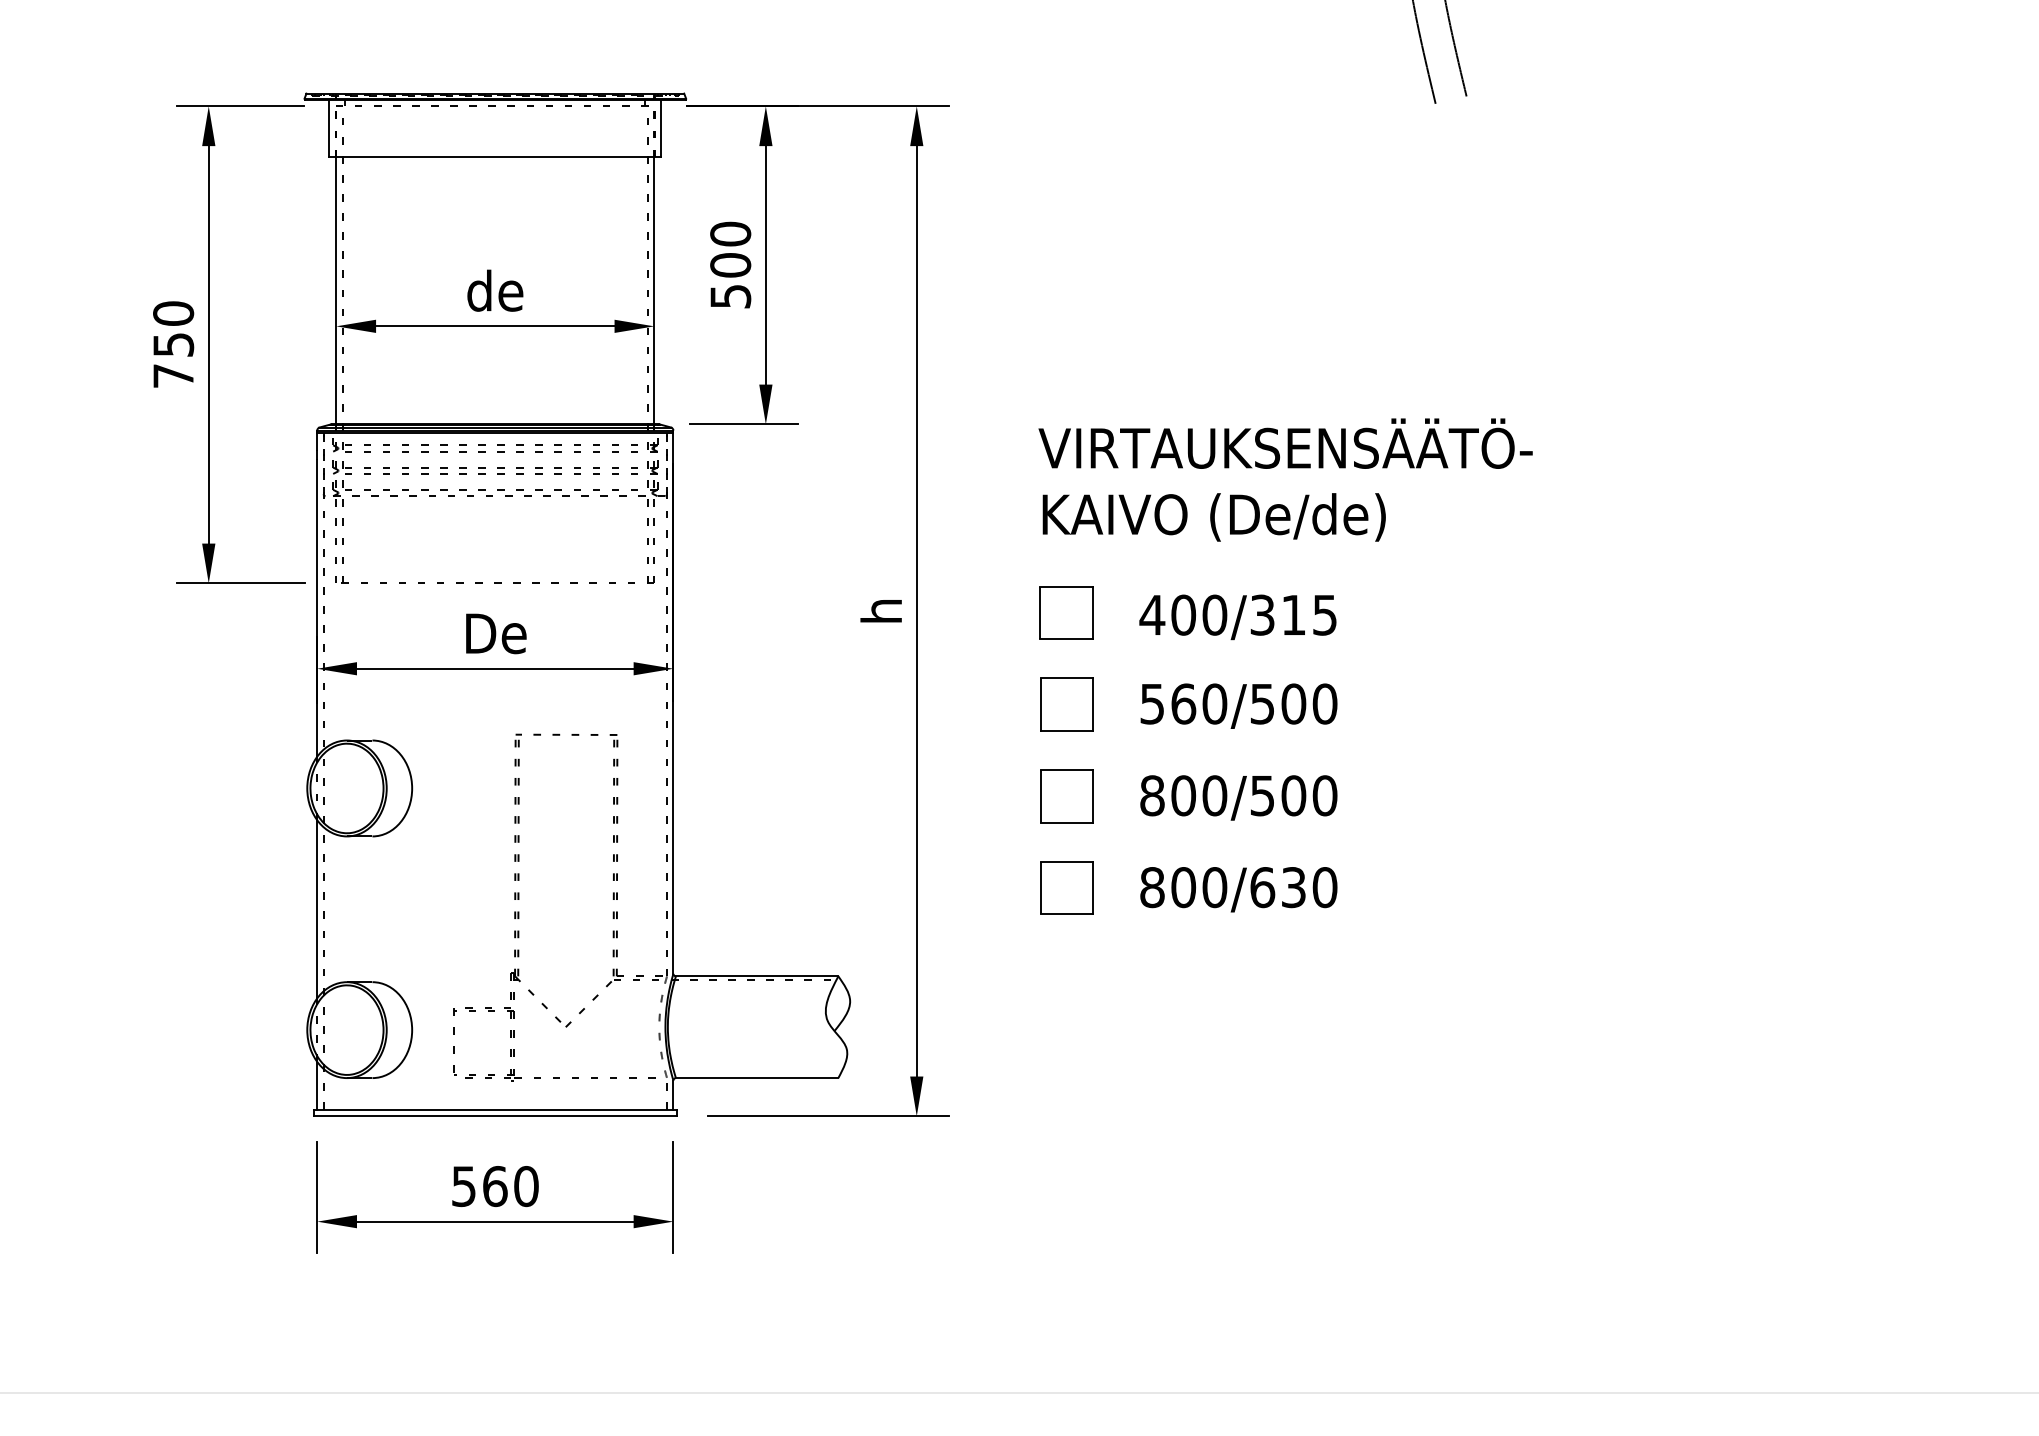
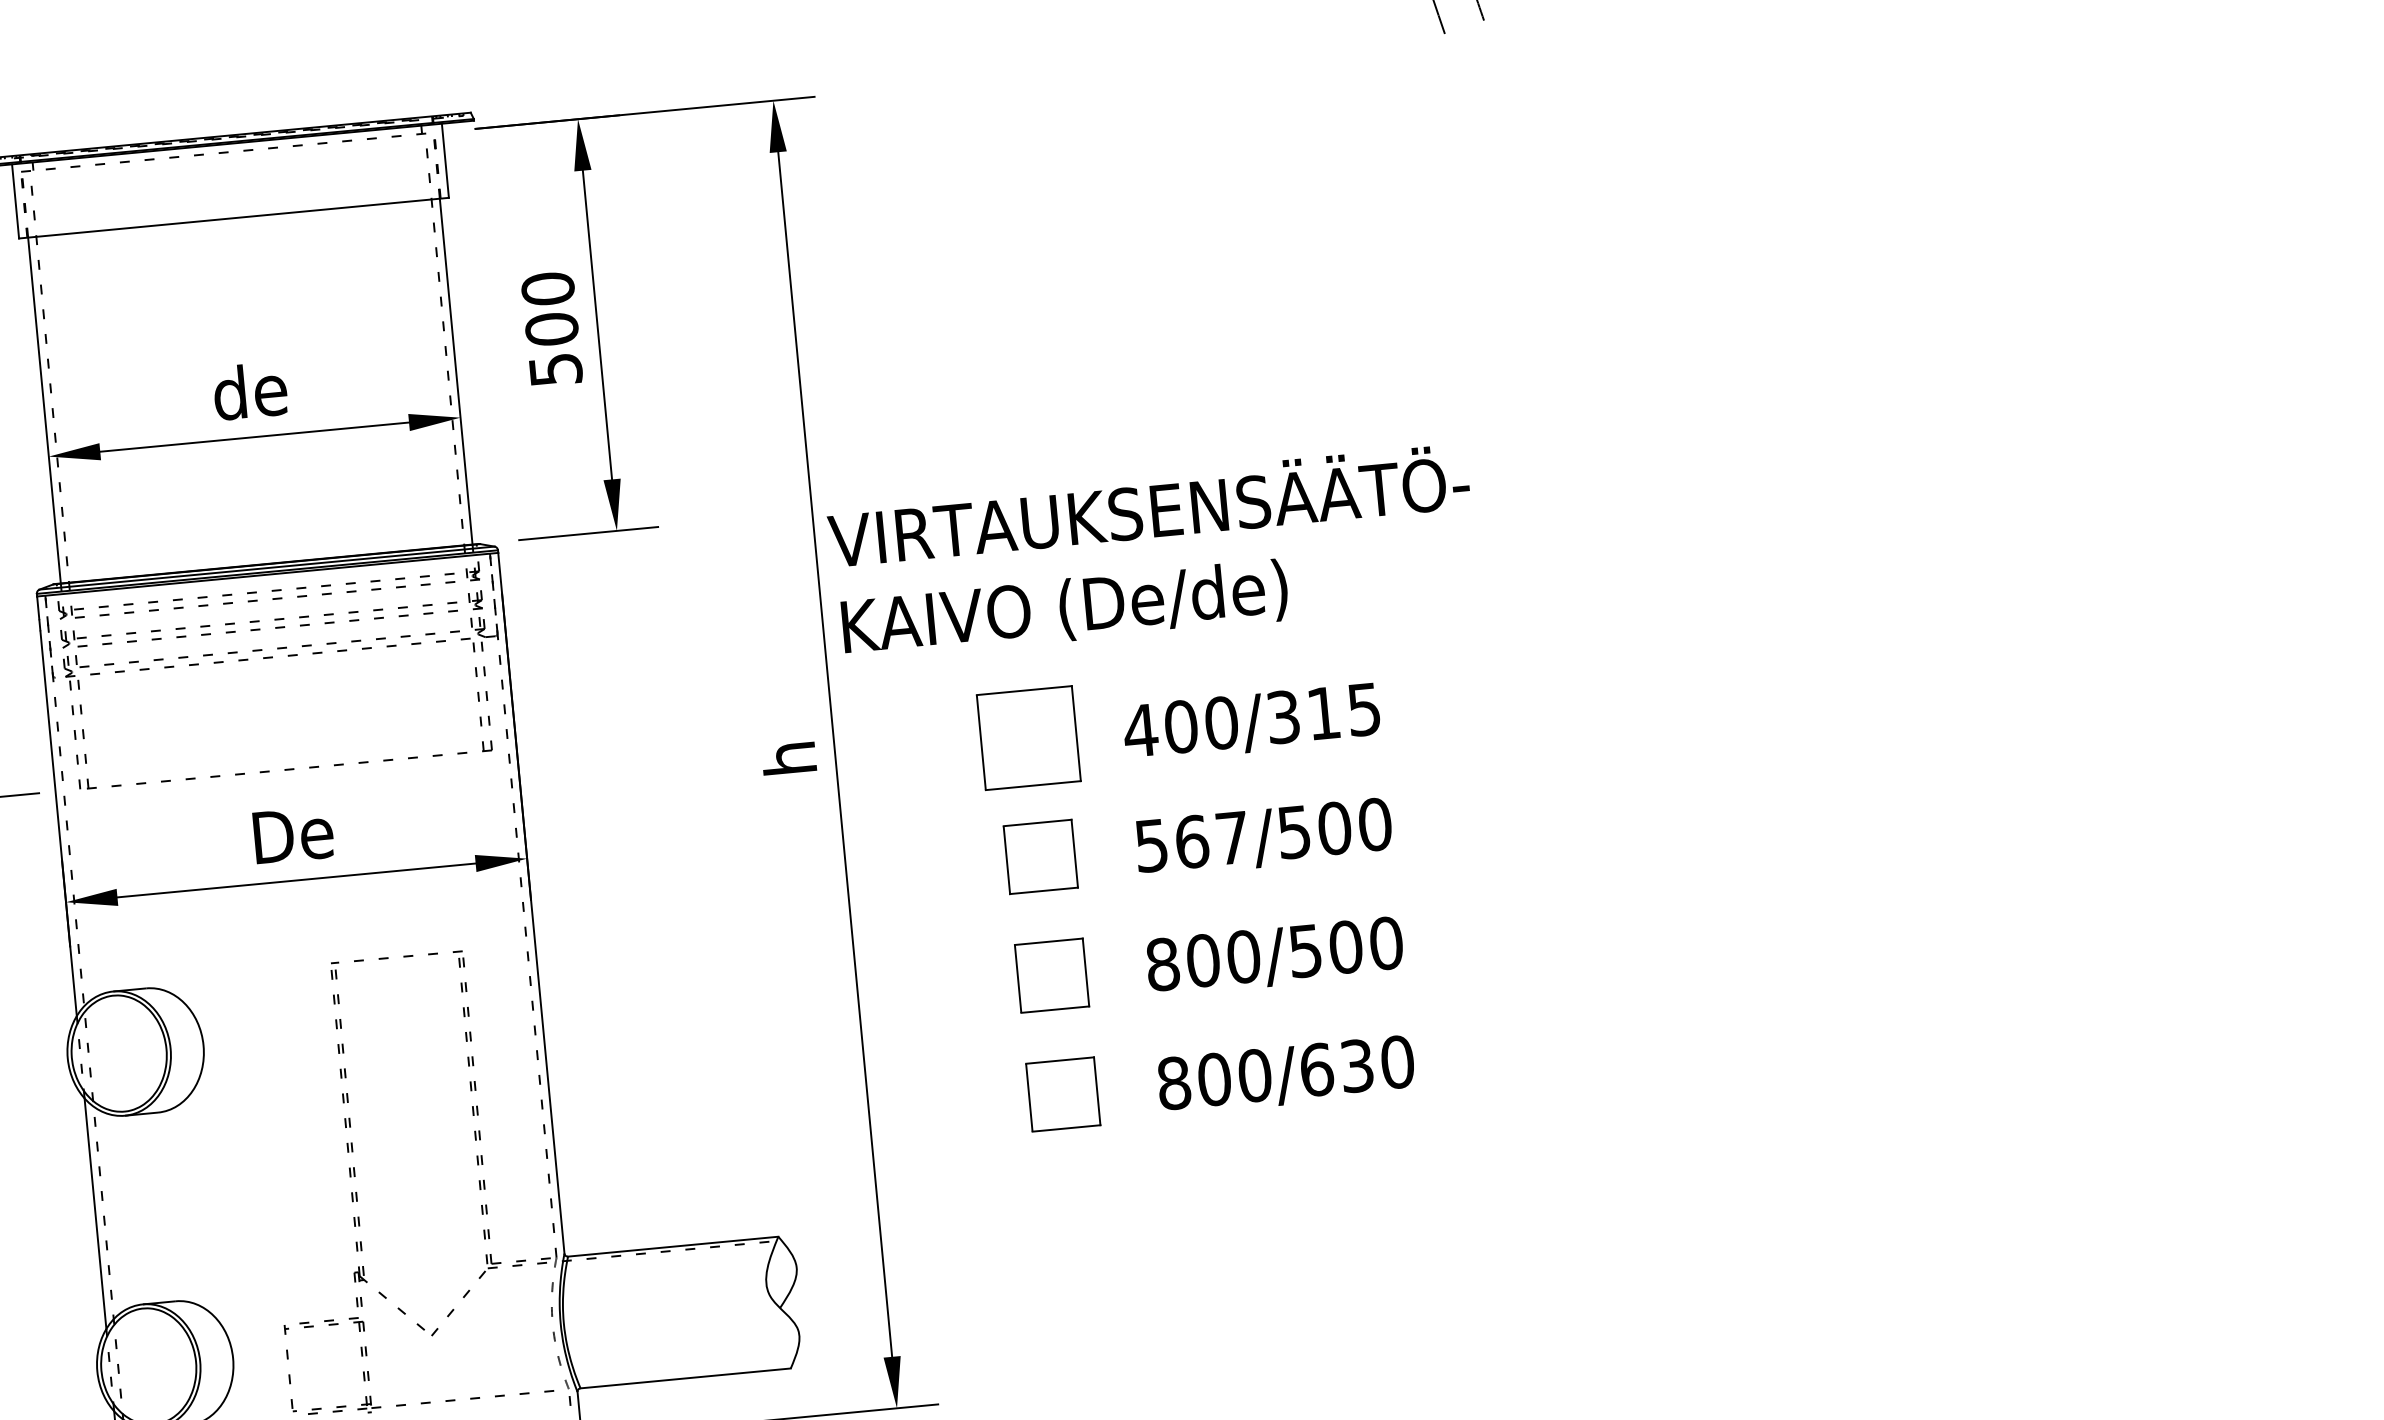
text: (1285, 479) -> (1152, 552), moved
part: (1066, 612) -> (1029, 737), size x1.4
text: (1214, 703) -> (1231, 837), 560/500 -> 567/500

